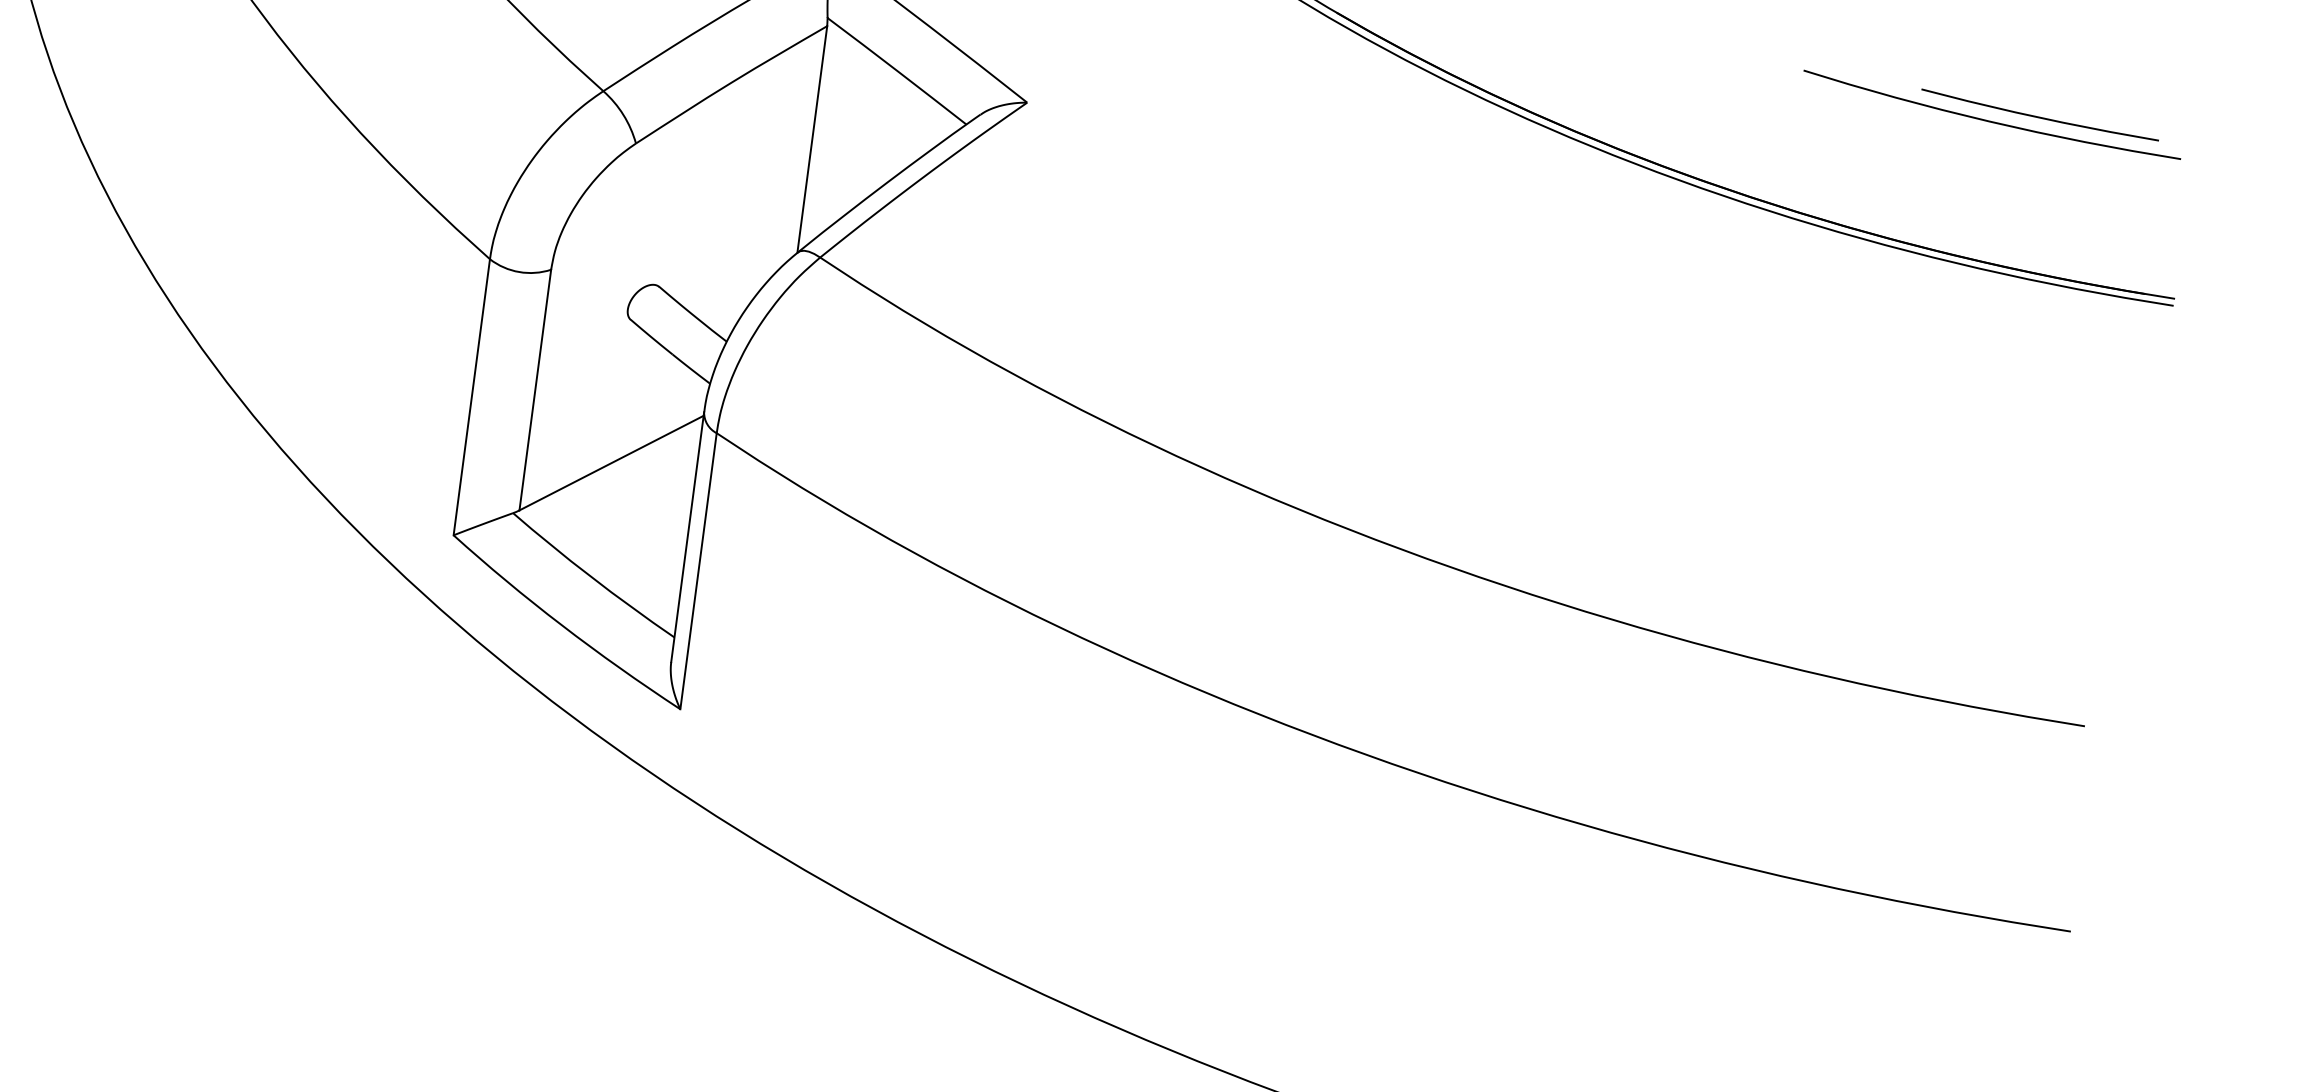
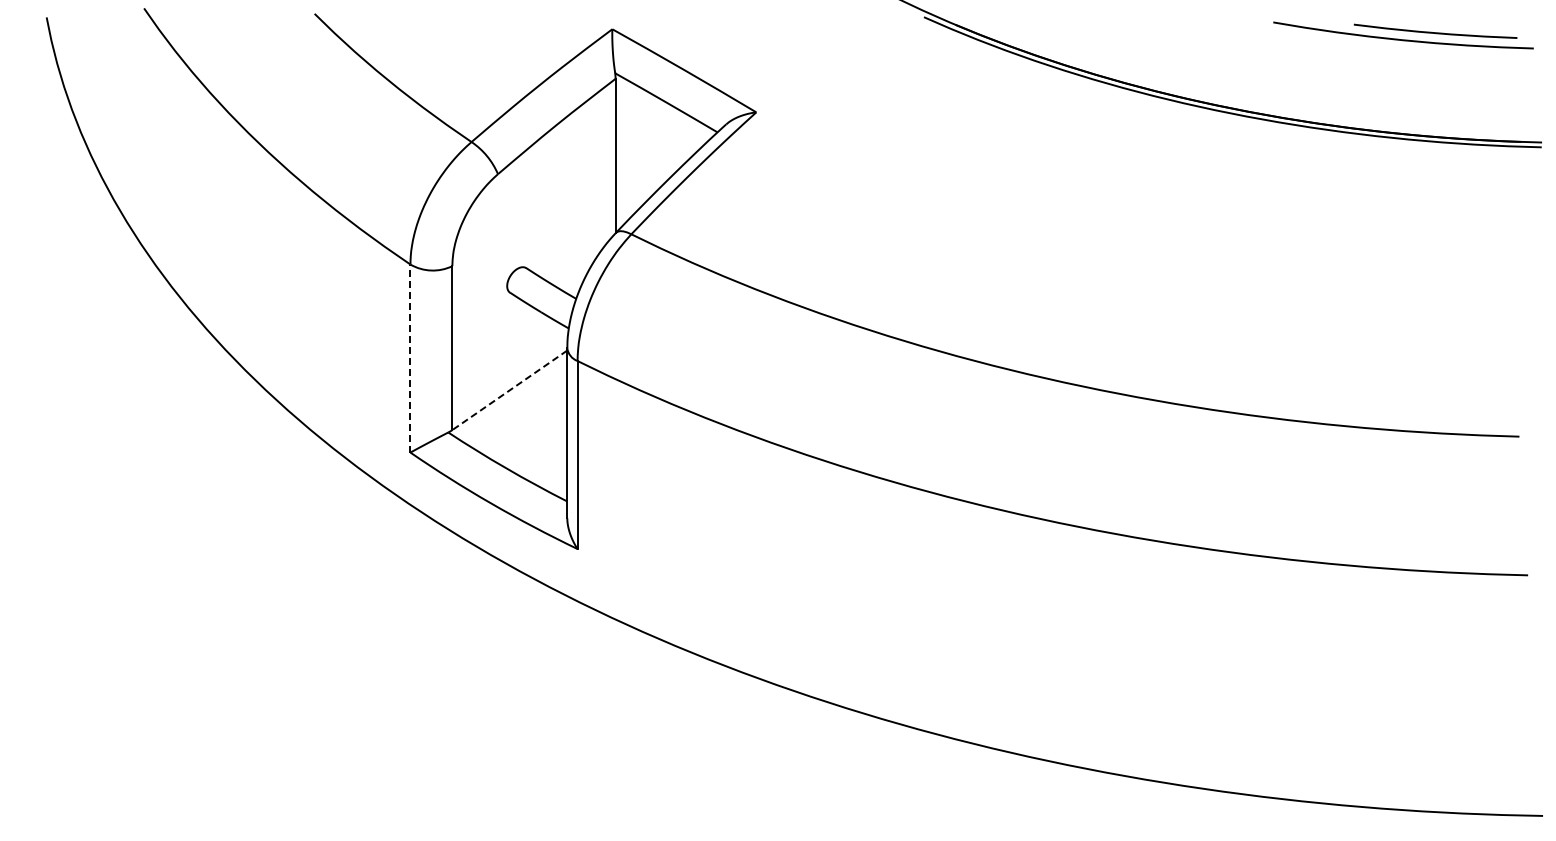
line: (471, 397) -> (410, 358), solid -> dashed
line: (611, 463) -> (509, 390), solid -> dashed

